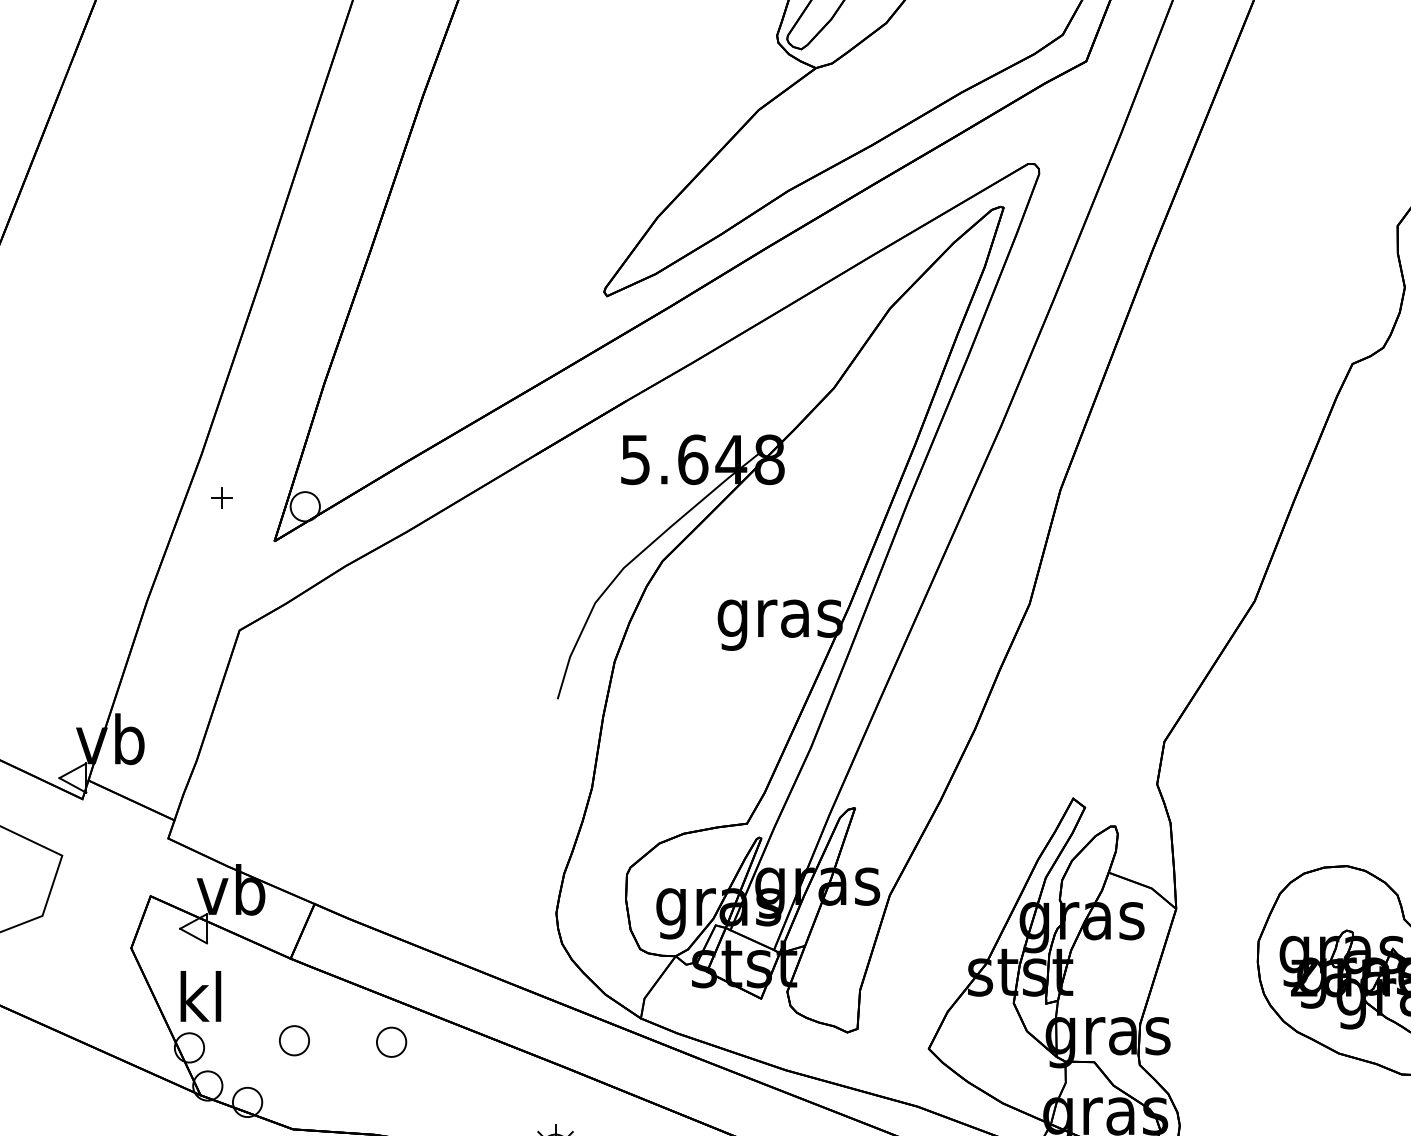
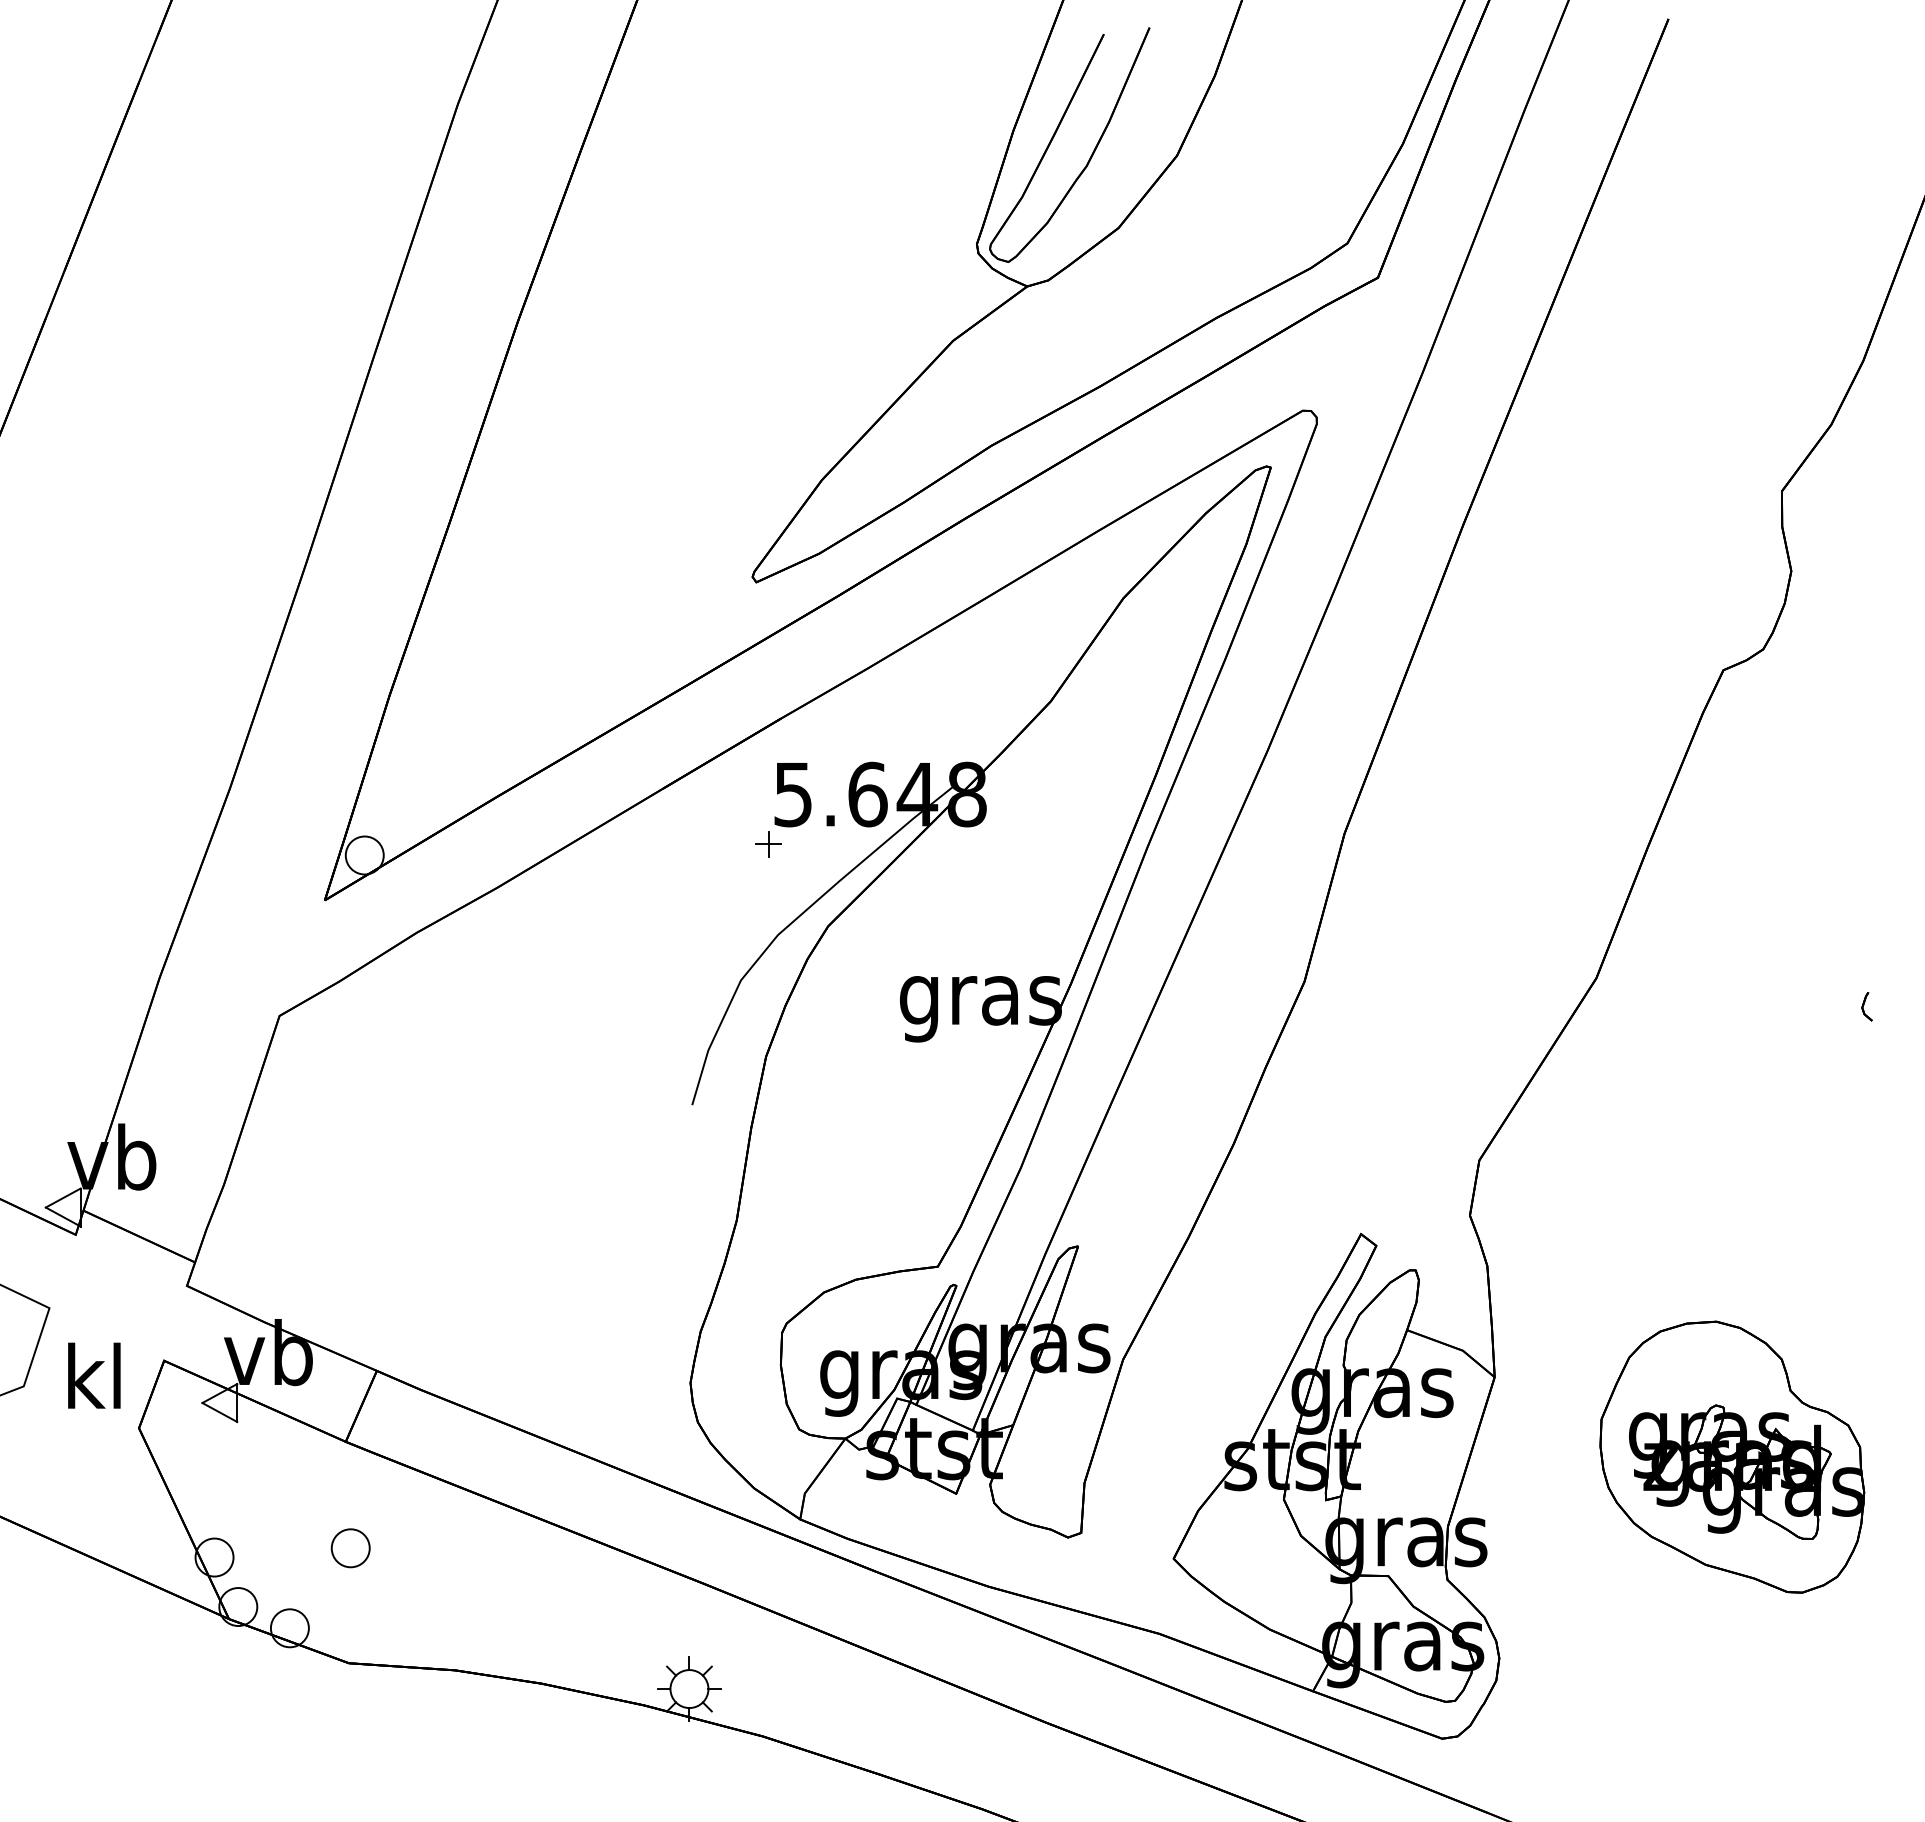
part: (221, 498) -> (768, 844), moved
text: (201, 996) -> (94, 1375), moved
part: (391, 1042) -> (476, 1550), removed

